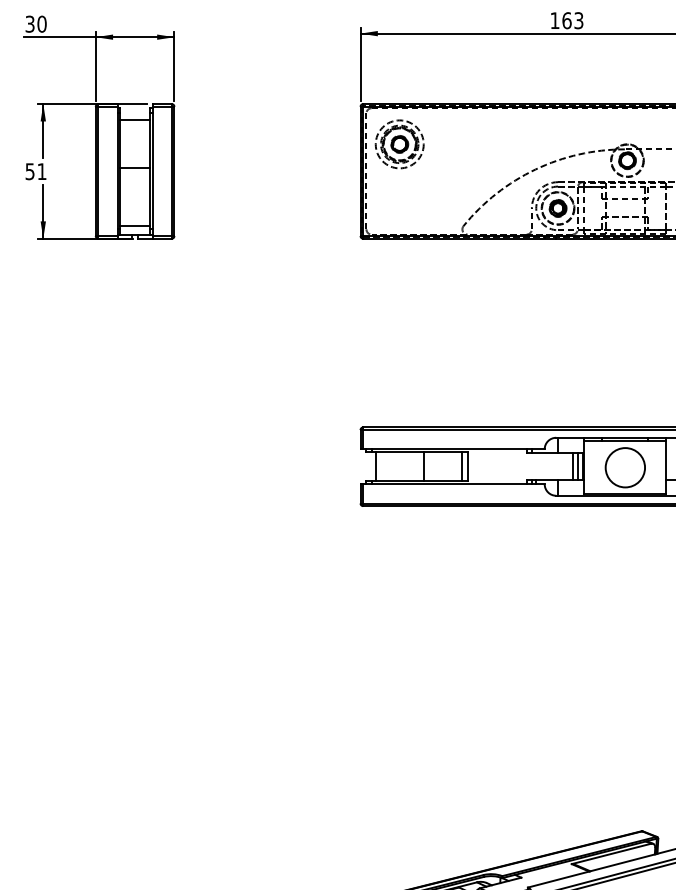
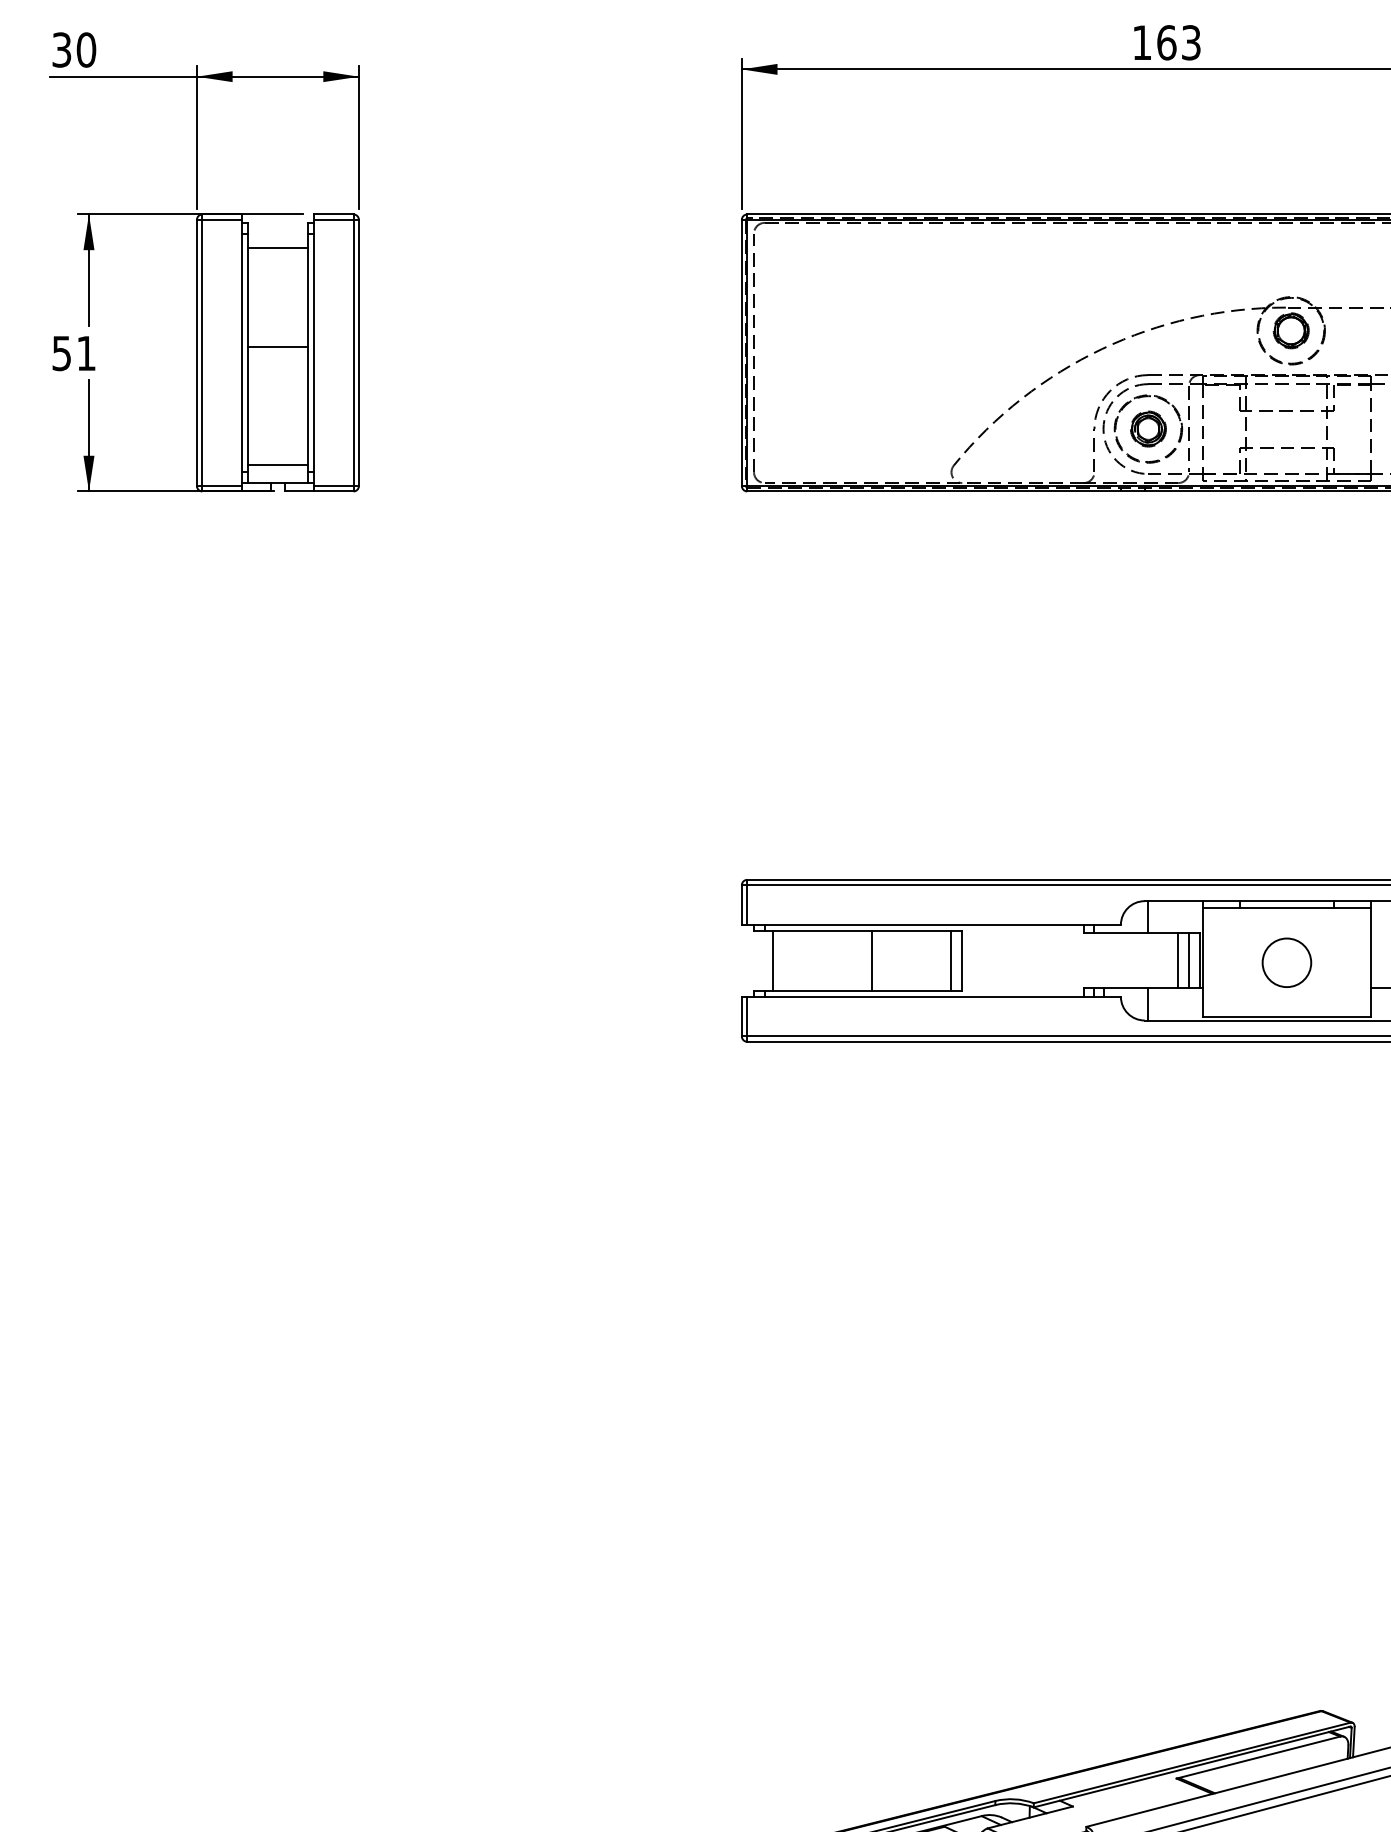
part: (399, 144) -> (822, 297), removed
circle: (625, 467) -> (1287, 962), size x0.6

